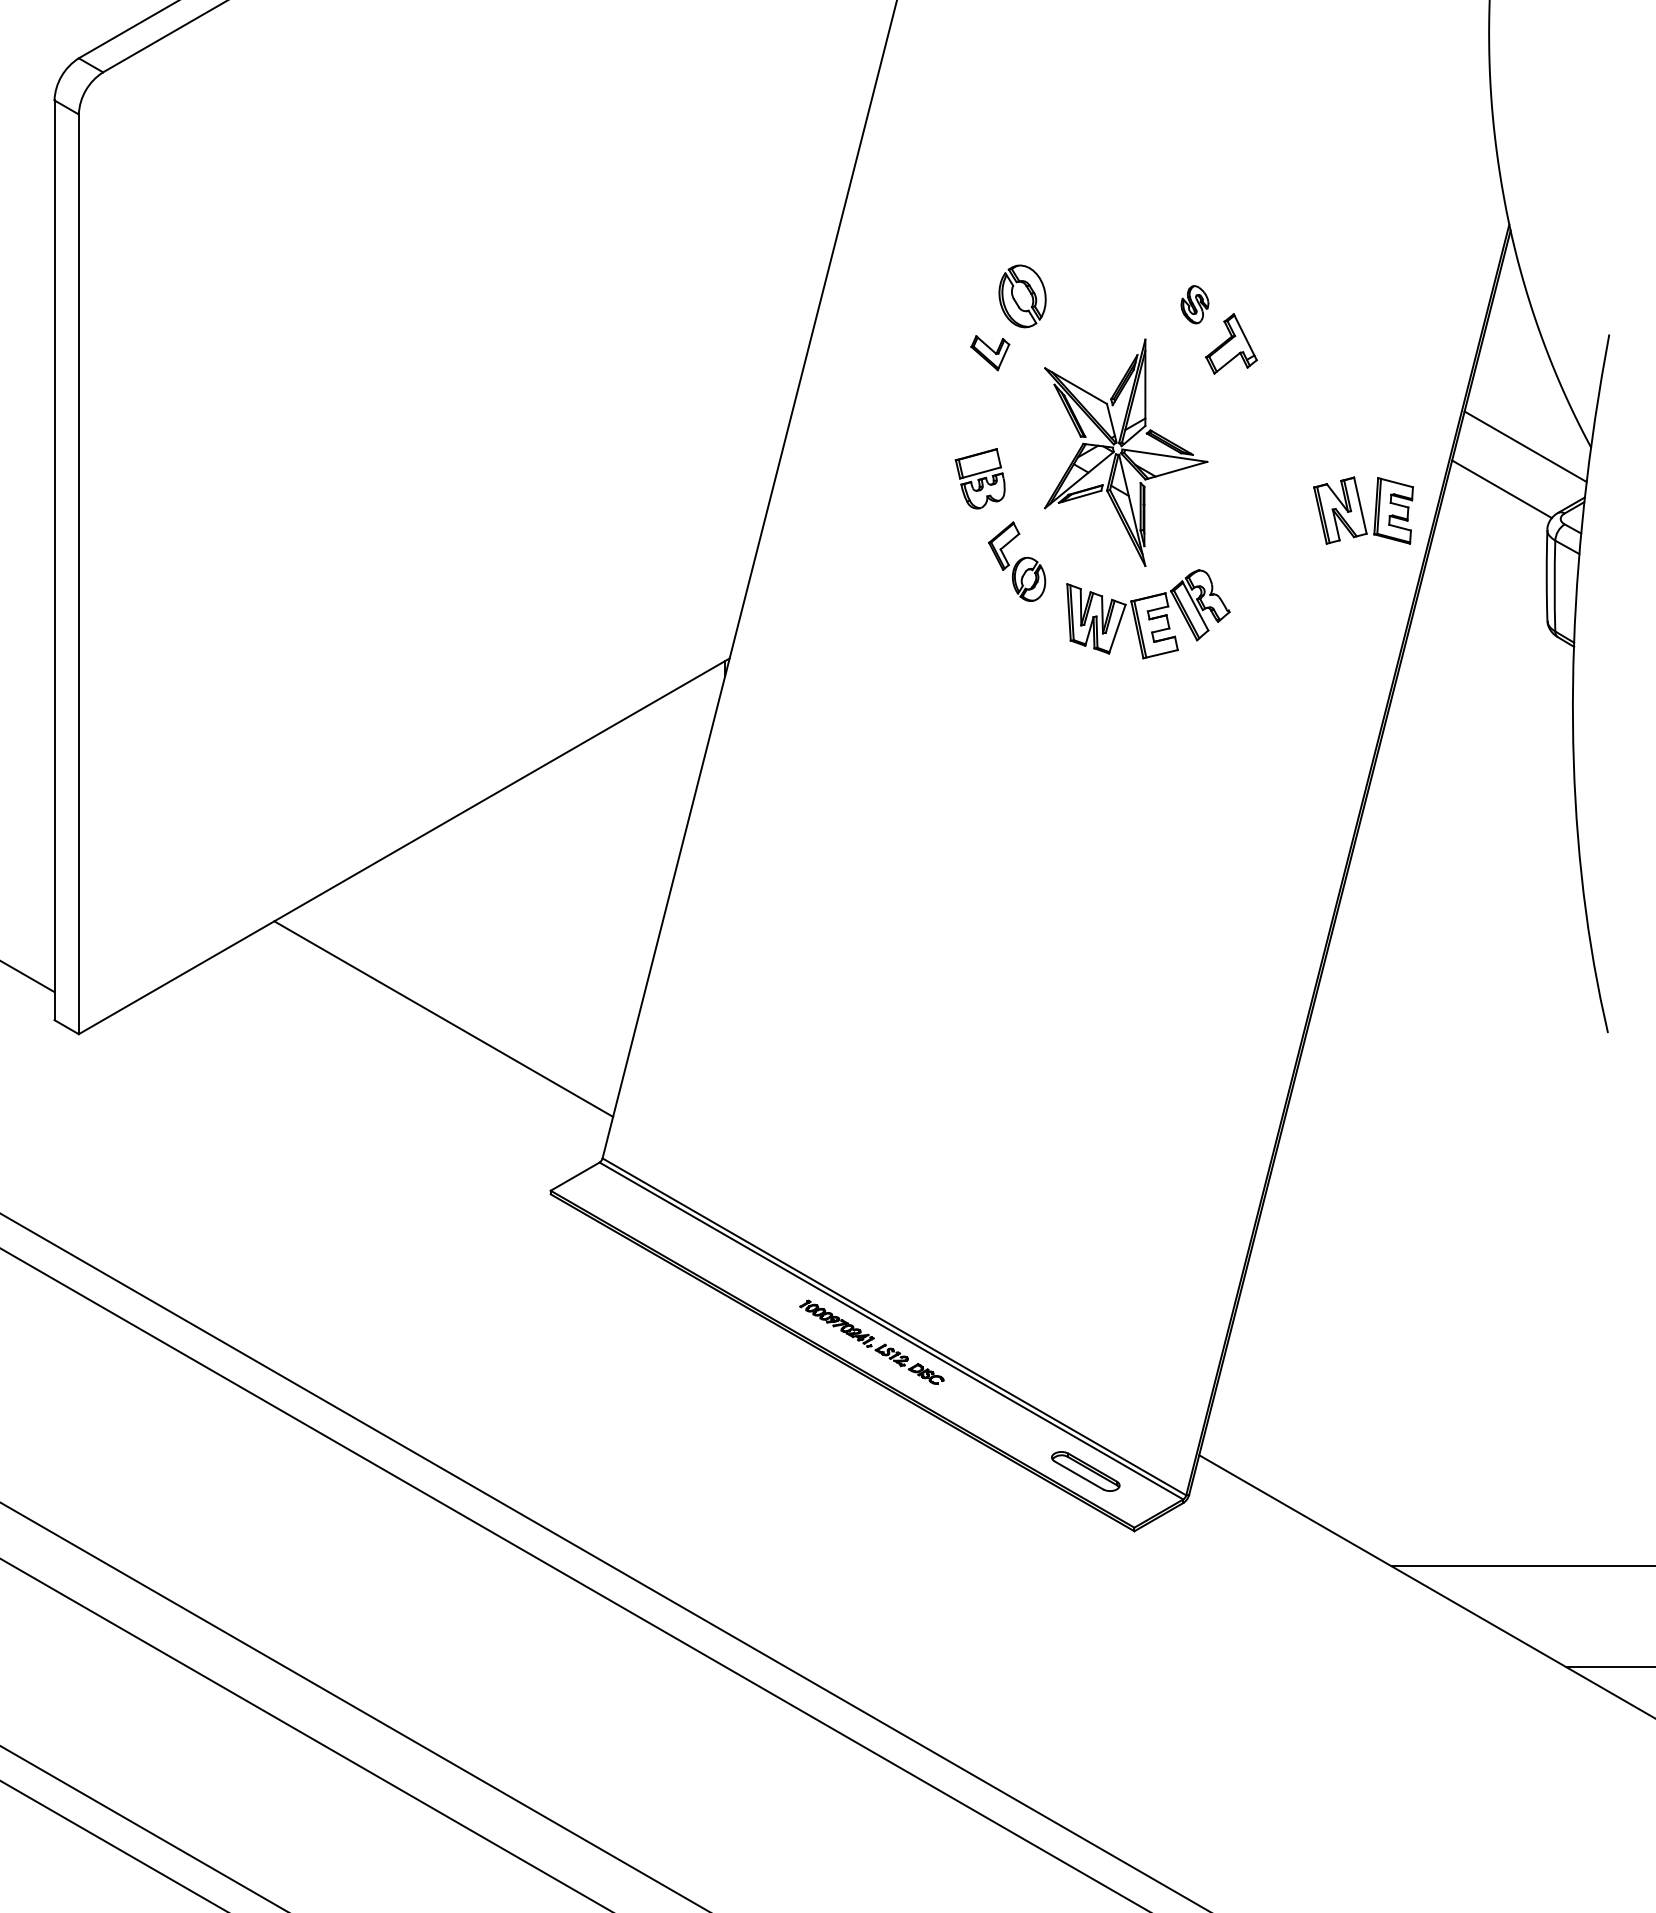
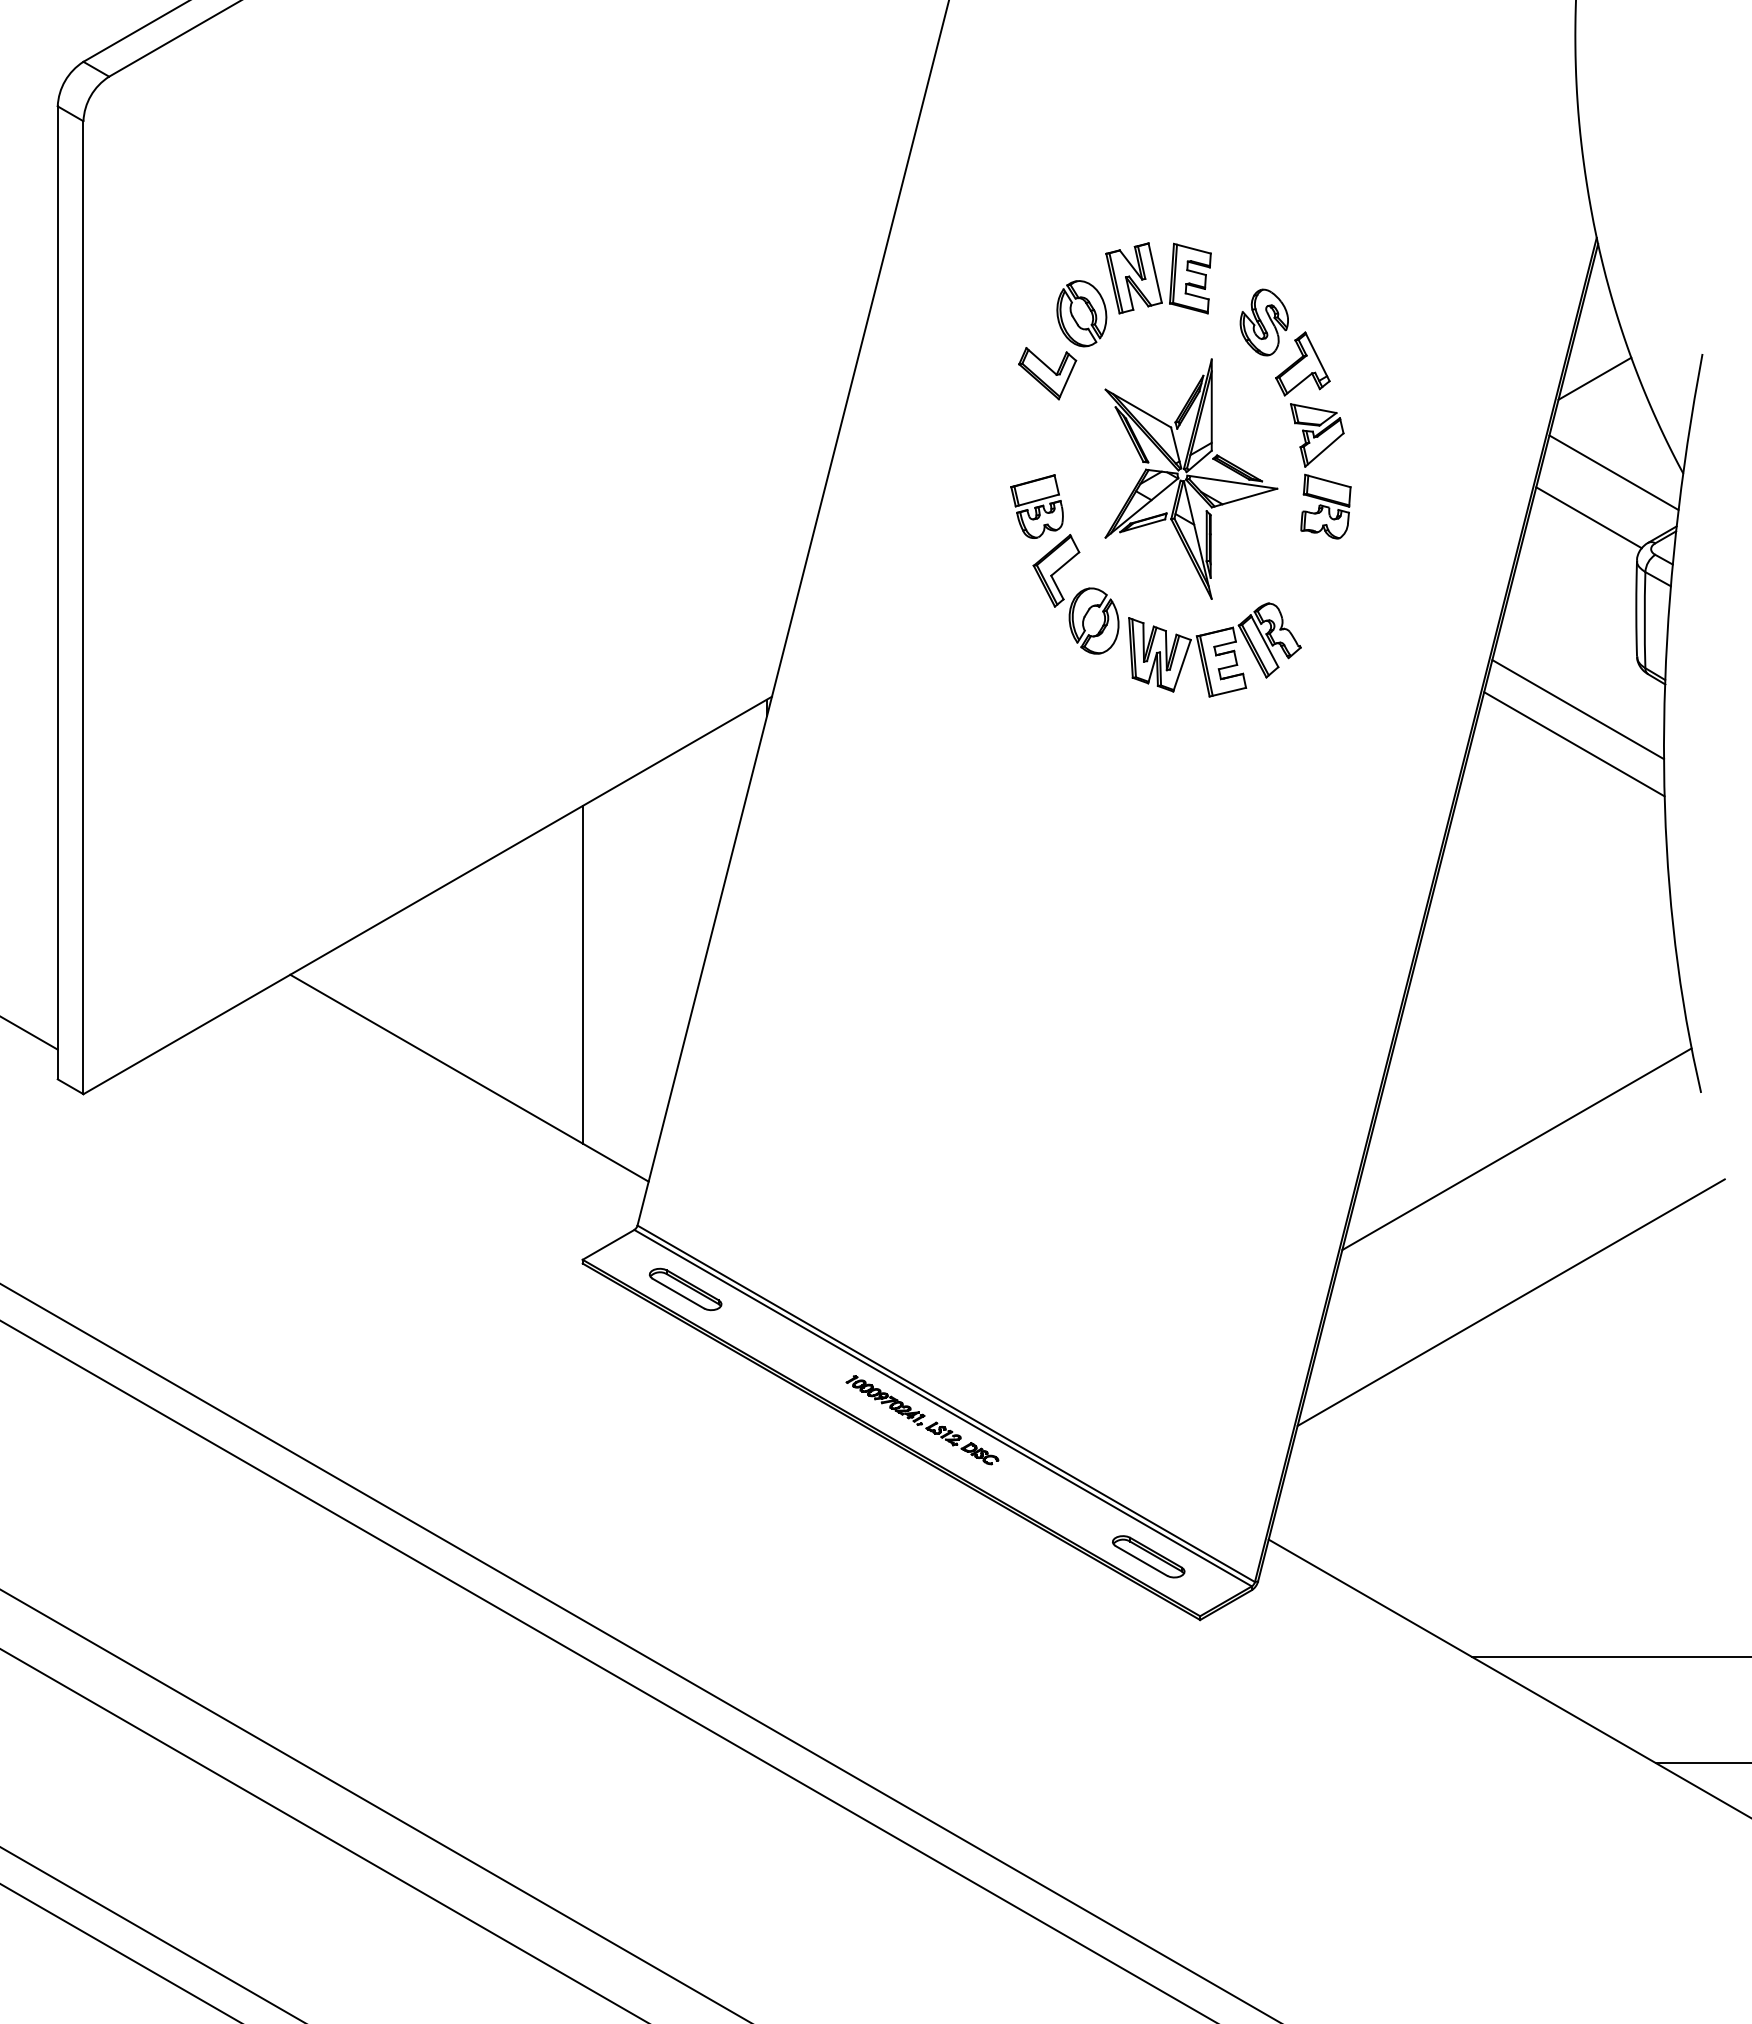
part: (1194, 304) -> (1263, 322), size x1.67
part: (990, 352) -> (1047, 373), size x1.43
line: (1507, 357) -> (1594, 378), added
part: (1247, 451) -> (1319, 477), added
part: (1363, 510) -> (1158, 278), moved
part: (1016, 561) -> (1075, 594), size x1.43
line: (1491, 670) -> (1577, 709), added
line: (1488, 703) -> (1574, 744), added
line: (551, 921) -> (583, 974), added
line: (1433, 1086) -> (1516, 1149), added
part: (647, 1218) -> (685, 1289), added
line: (1427, 1231) -> (1510, 1302), added

